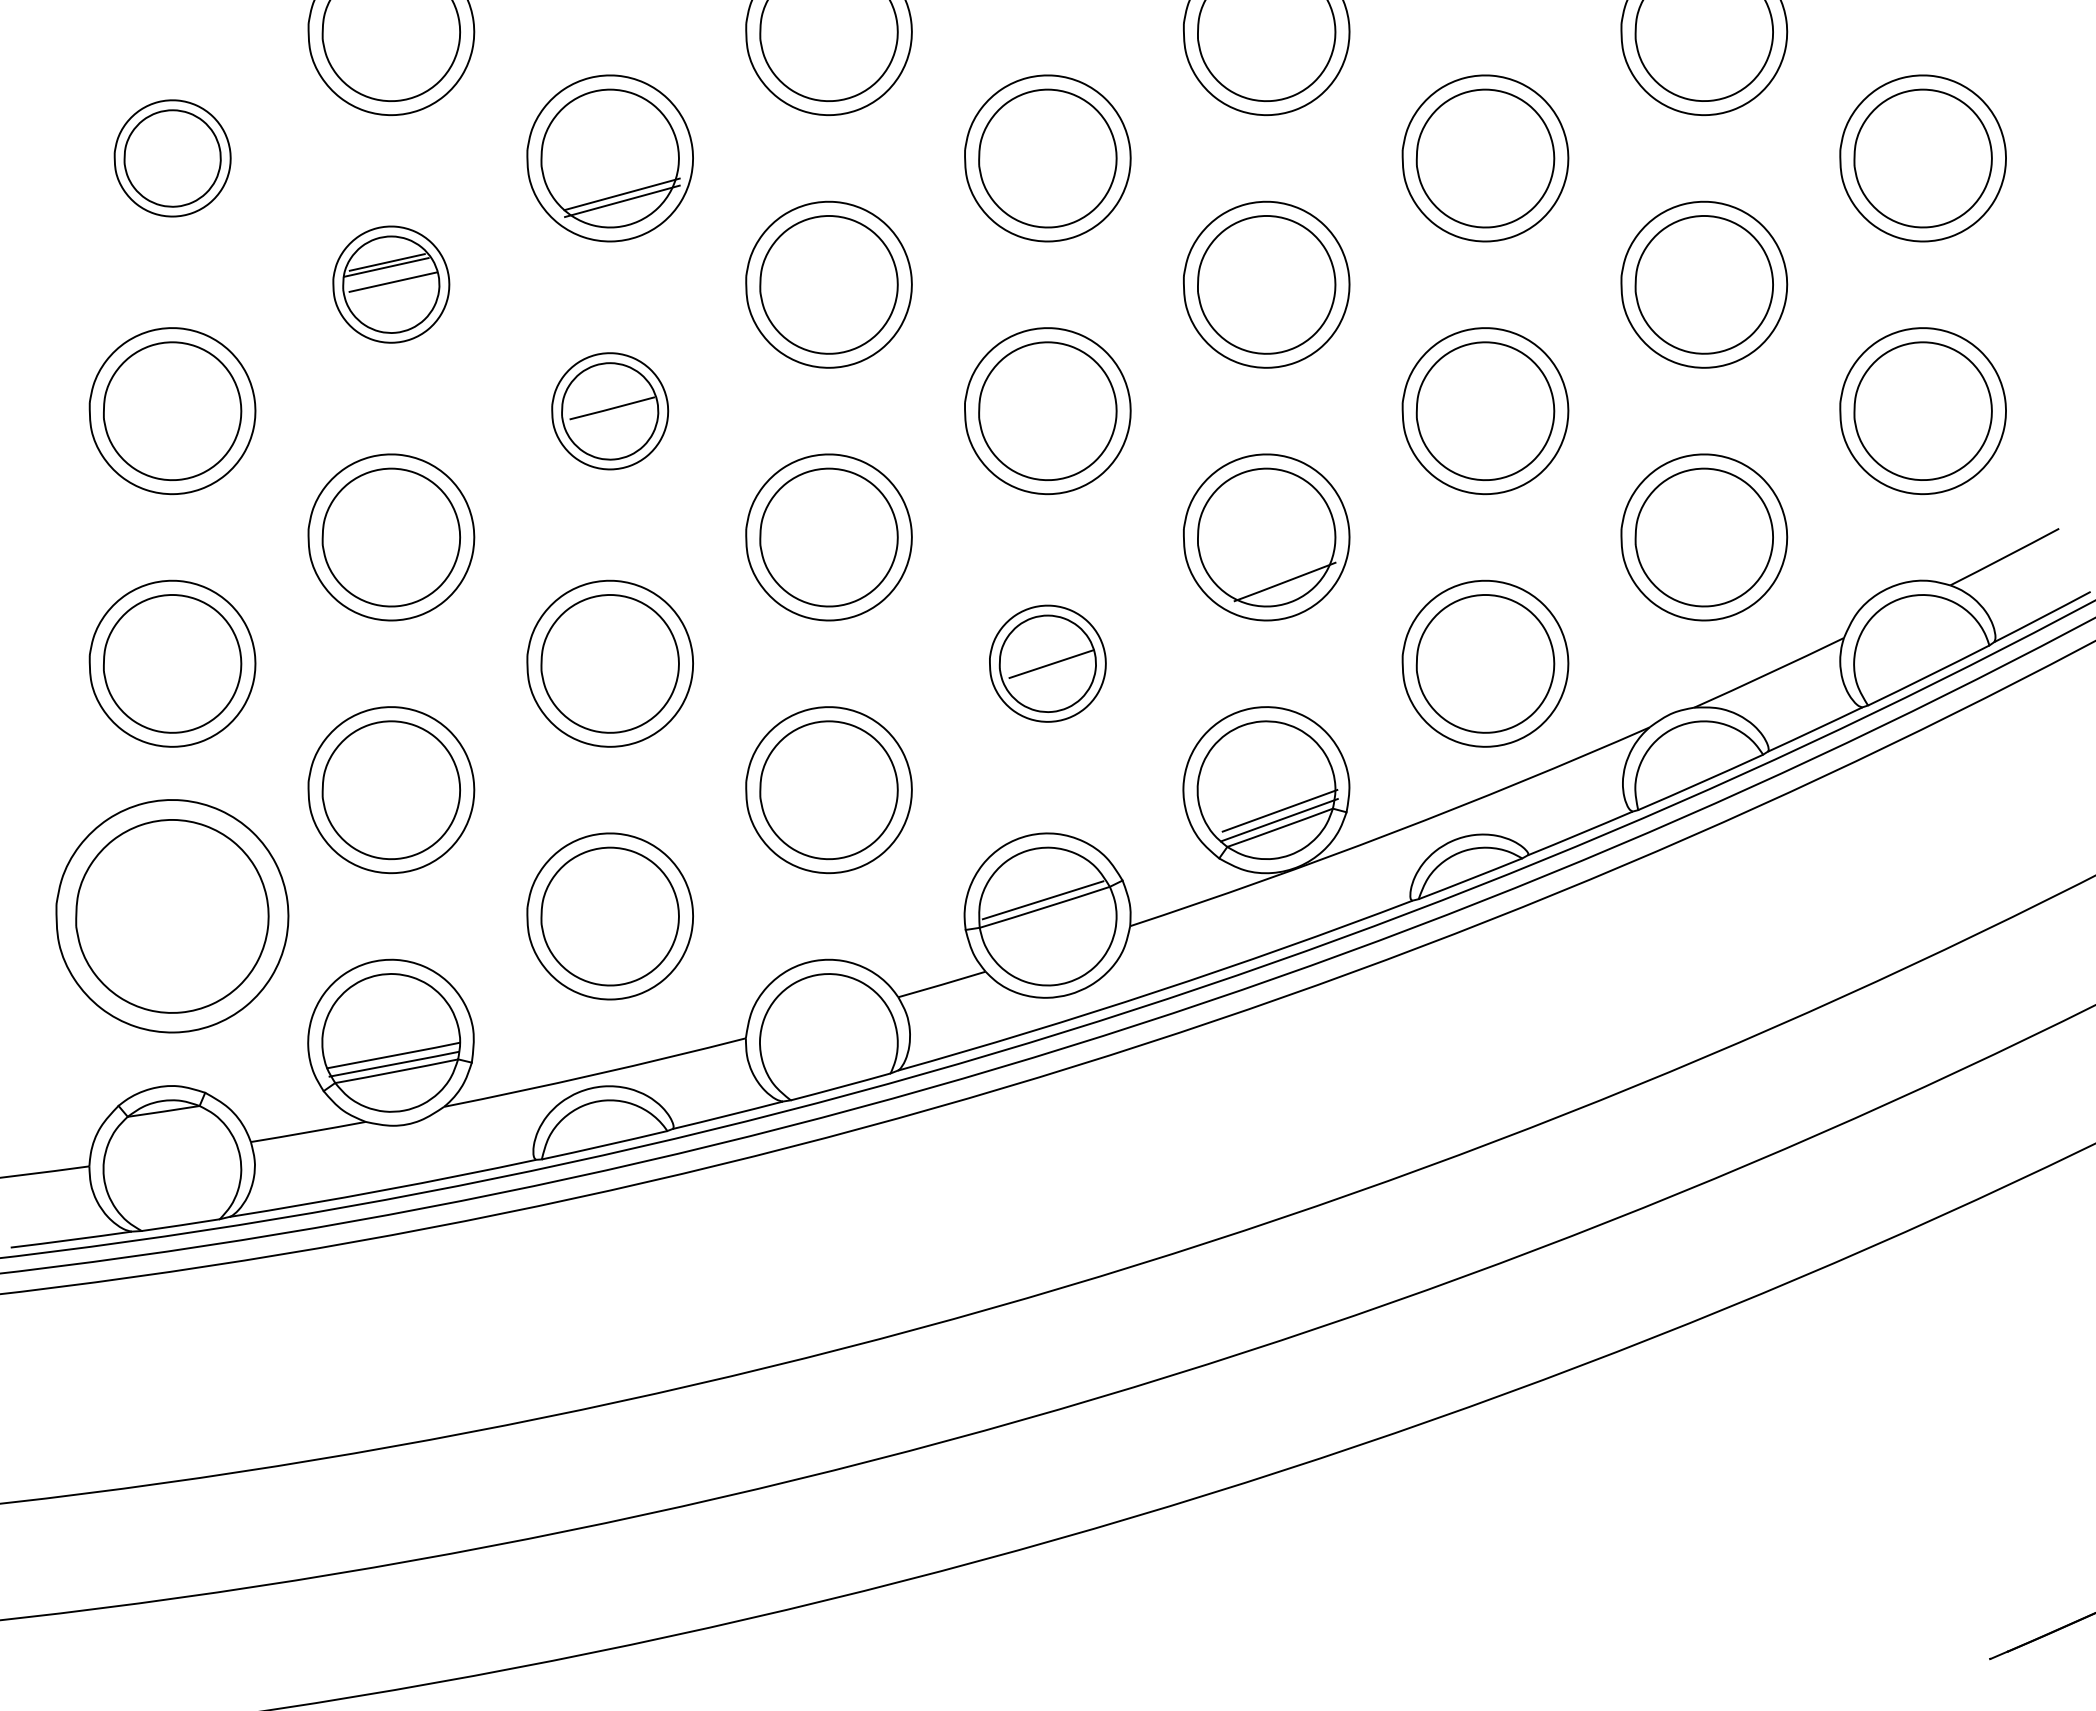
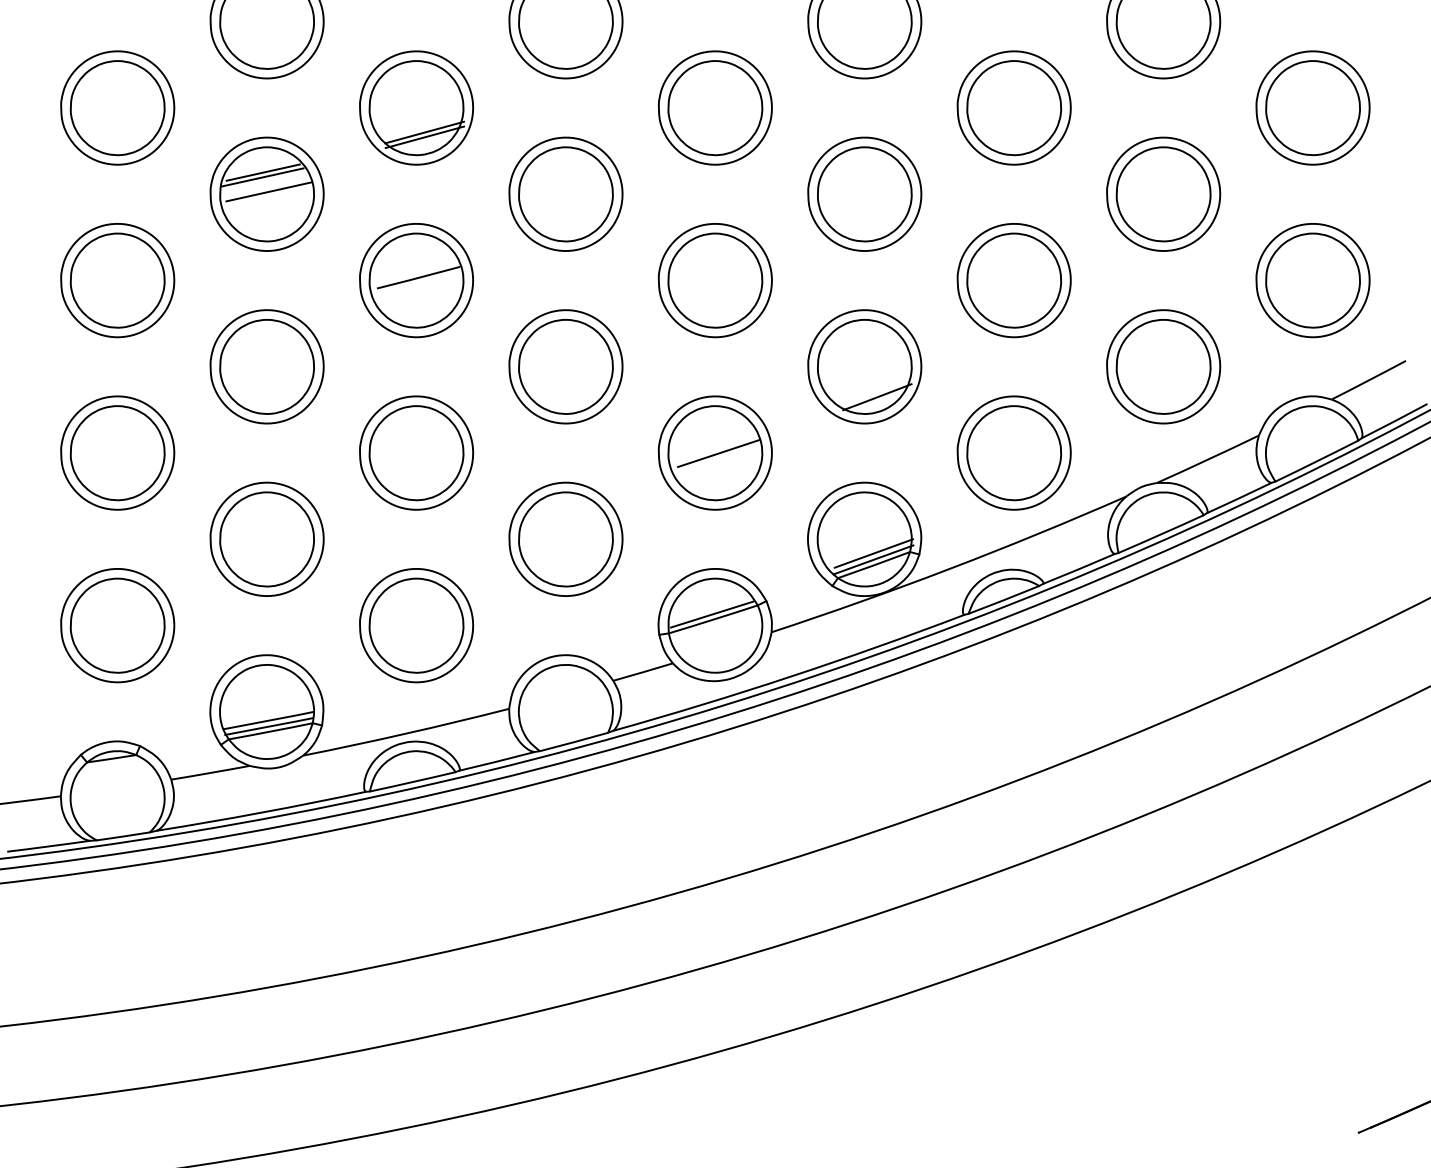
part: (172, 157) -> (117, 107), size x1.43
part: (390, 283) -> (266, 193), size x1.43
part: (610, 411) -> (416, 280), size x1.43
part: (1048, 662) -> (715, 452), size x1.43
part: (172, 916) -> (117, 625), size x0.71

